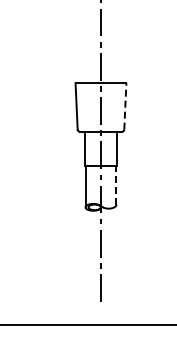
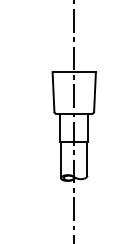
line: (125, 105) -> (95, 91), dashed -> solid
line: (116, 185) -> (87, 159), dashed -> solid

